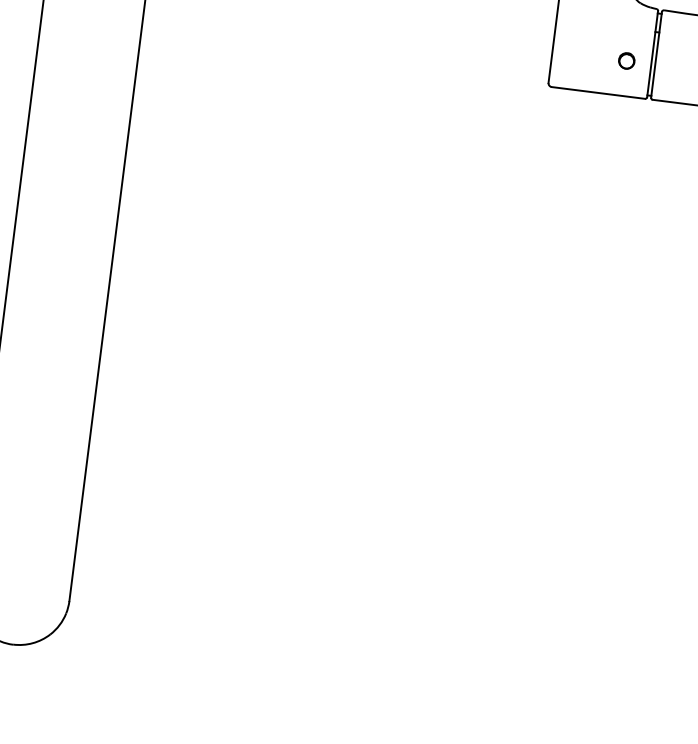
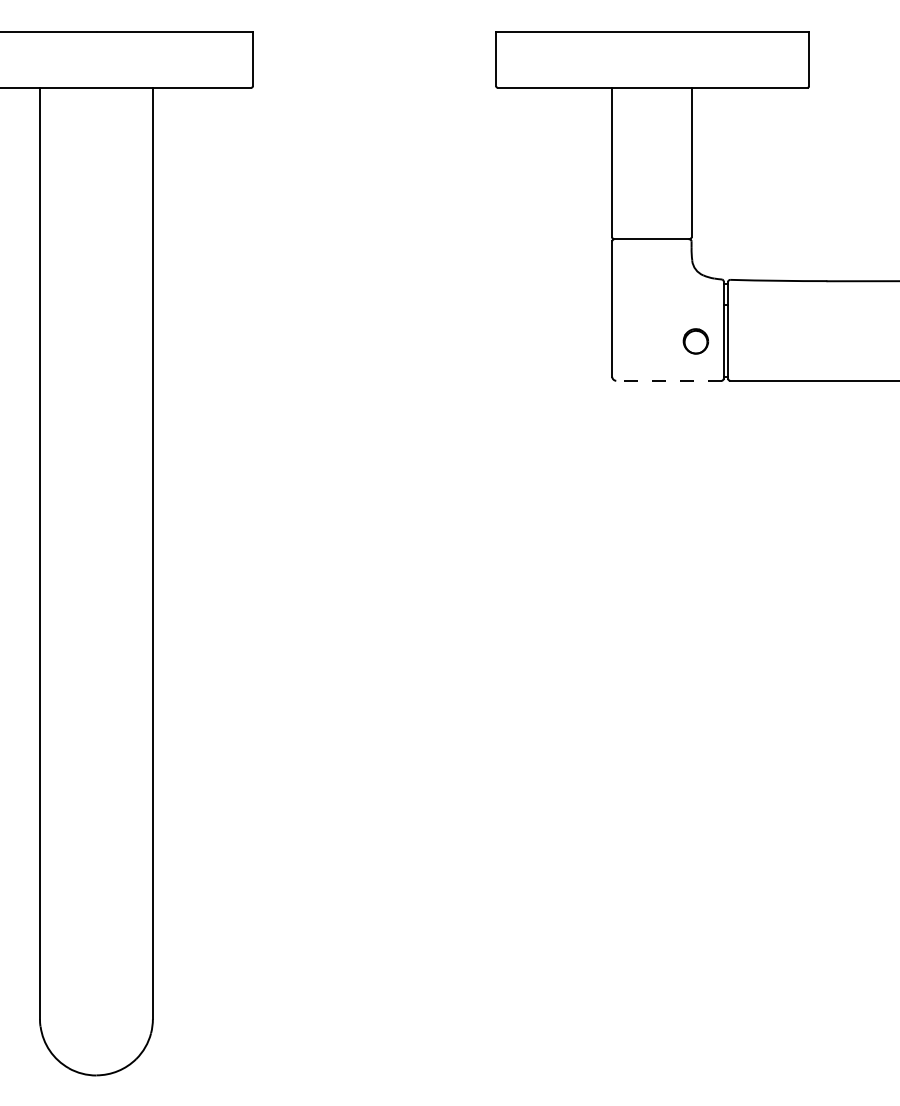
part: (626, 60) -> (695, 340), size x1.4
line: (598, 92) -> (668, 380), solid -> dashed

